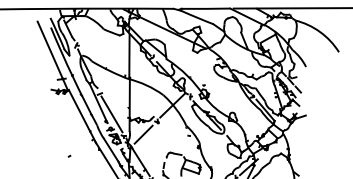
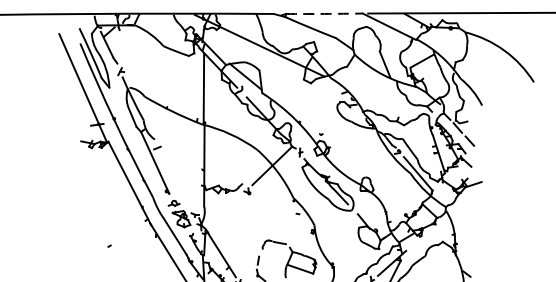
arc: (205, 8) -> (323, 13), solid -> dashed
line: (111, 114) -> (175, 180), removed
line: (143, 134) -> (226, 211), removed

